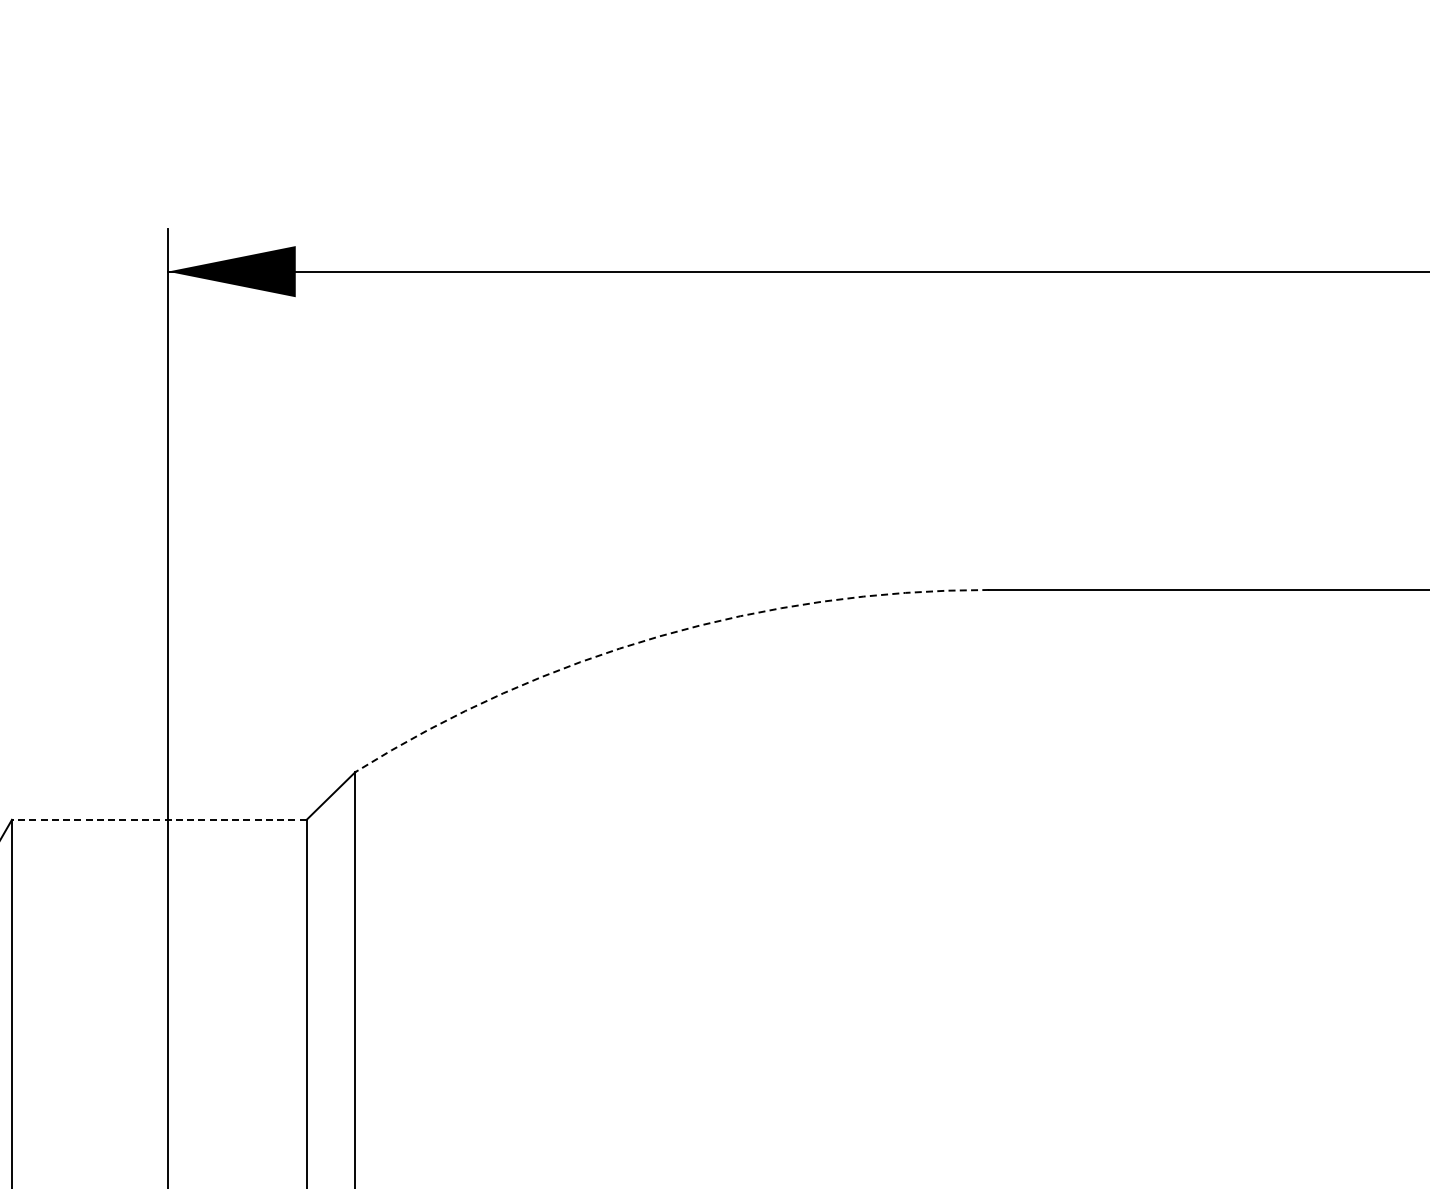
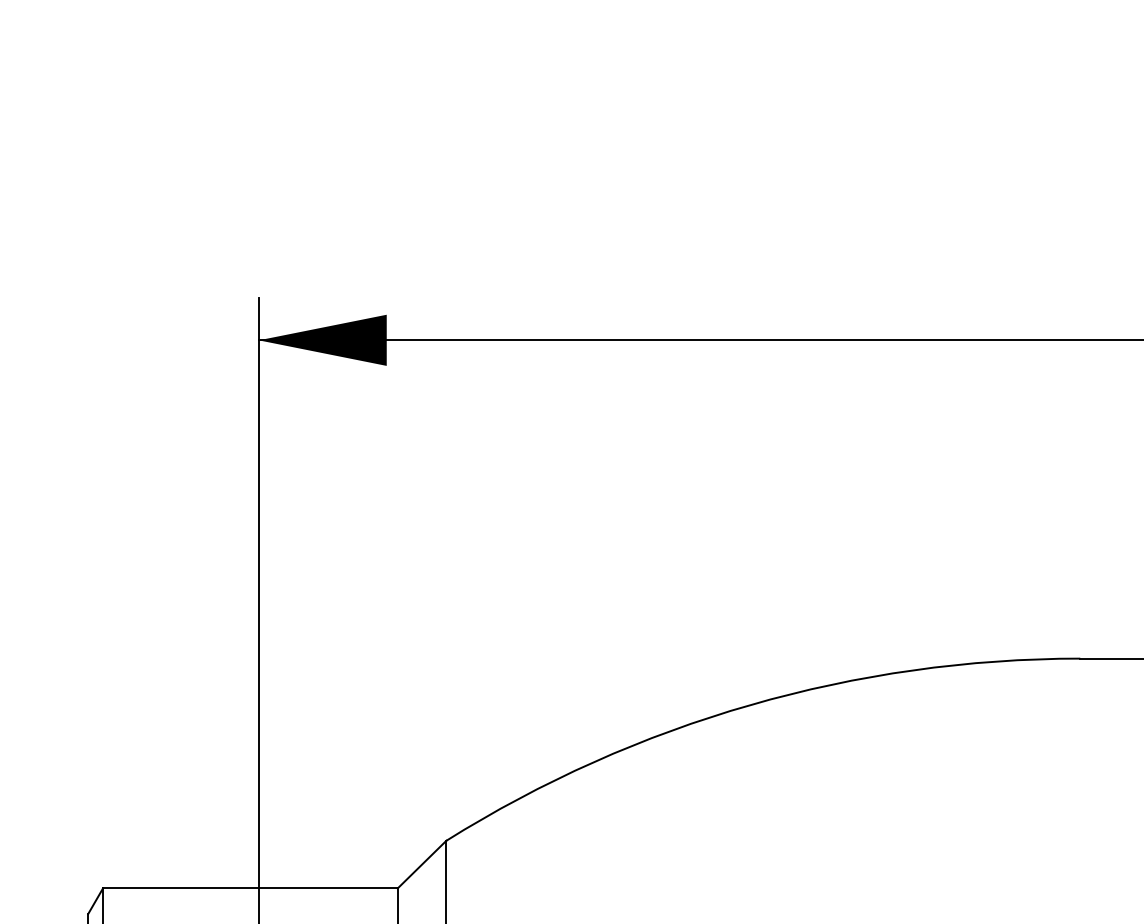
arc: (659, 636) -> (750, 705), dashed -> solid
line: (158, 819) -> (249, 888), dashed -> solid

